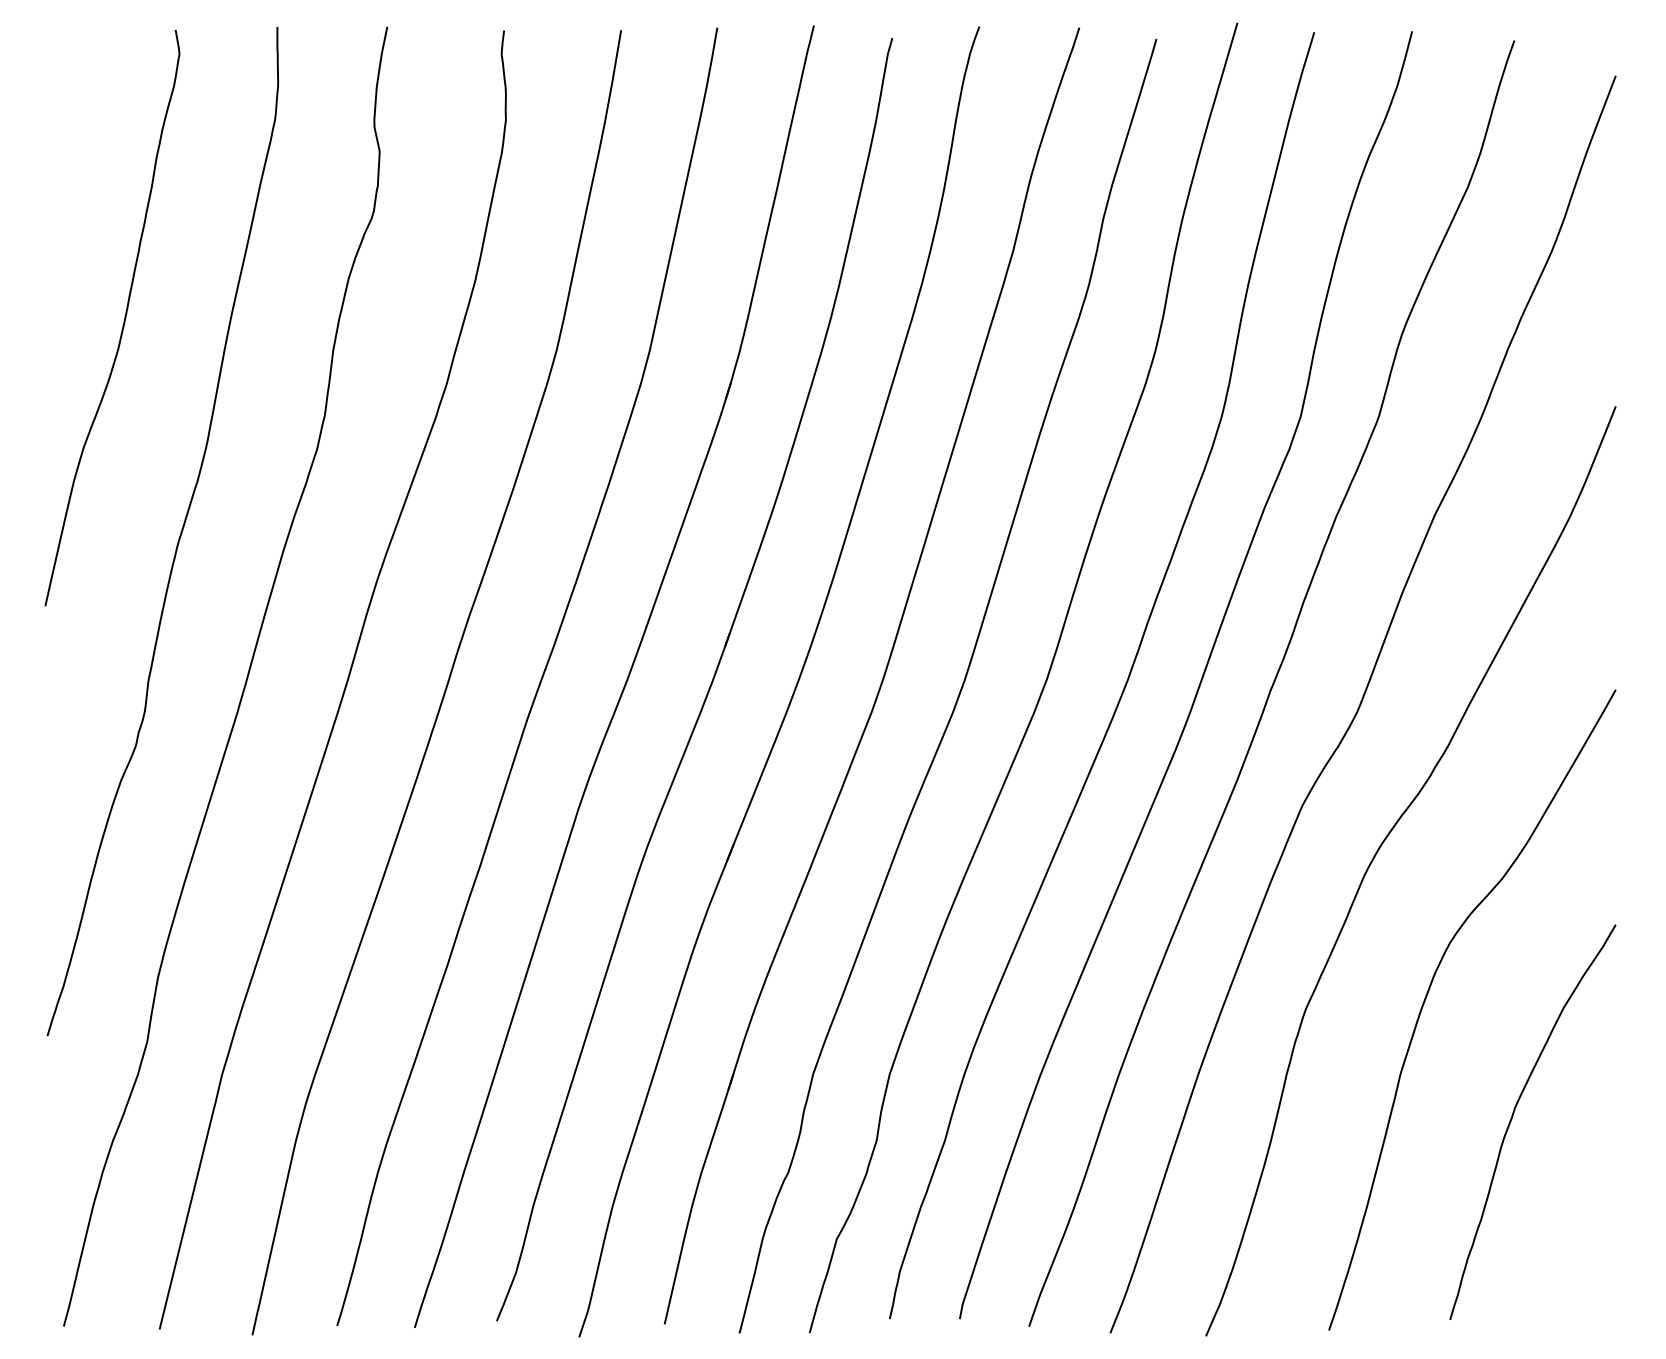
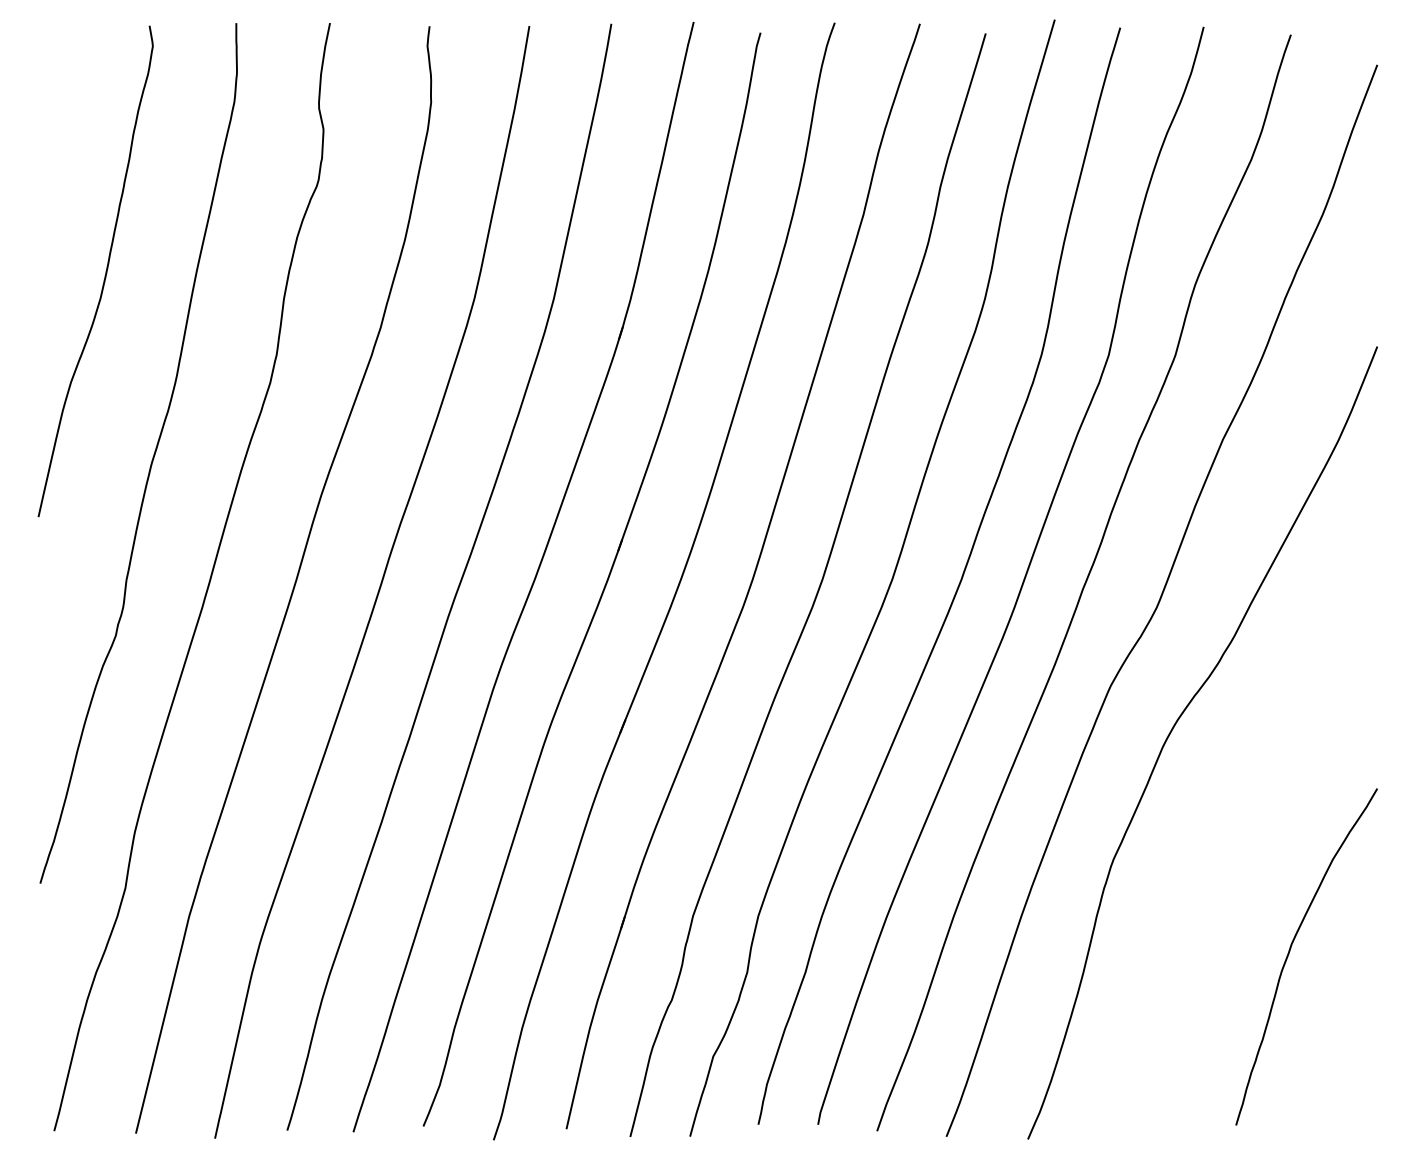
curve: (1428, 995) -> (1217, 848), removed

